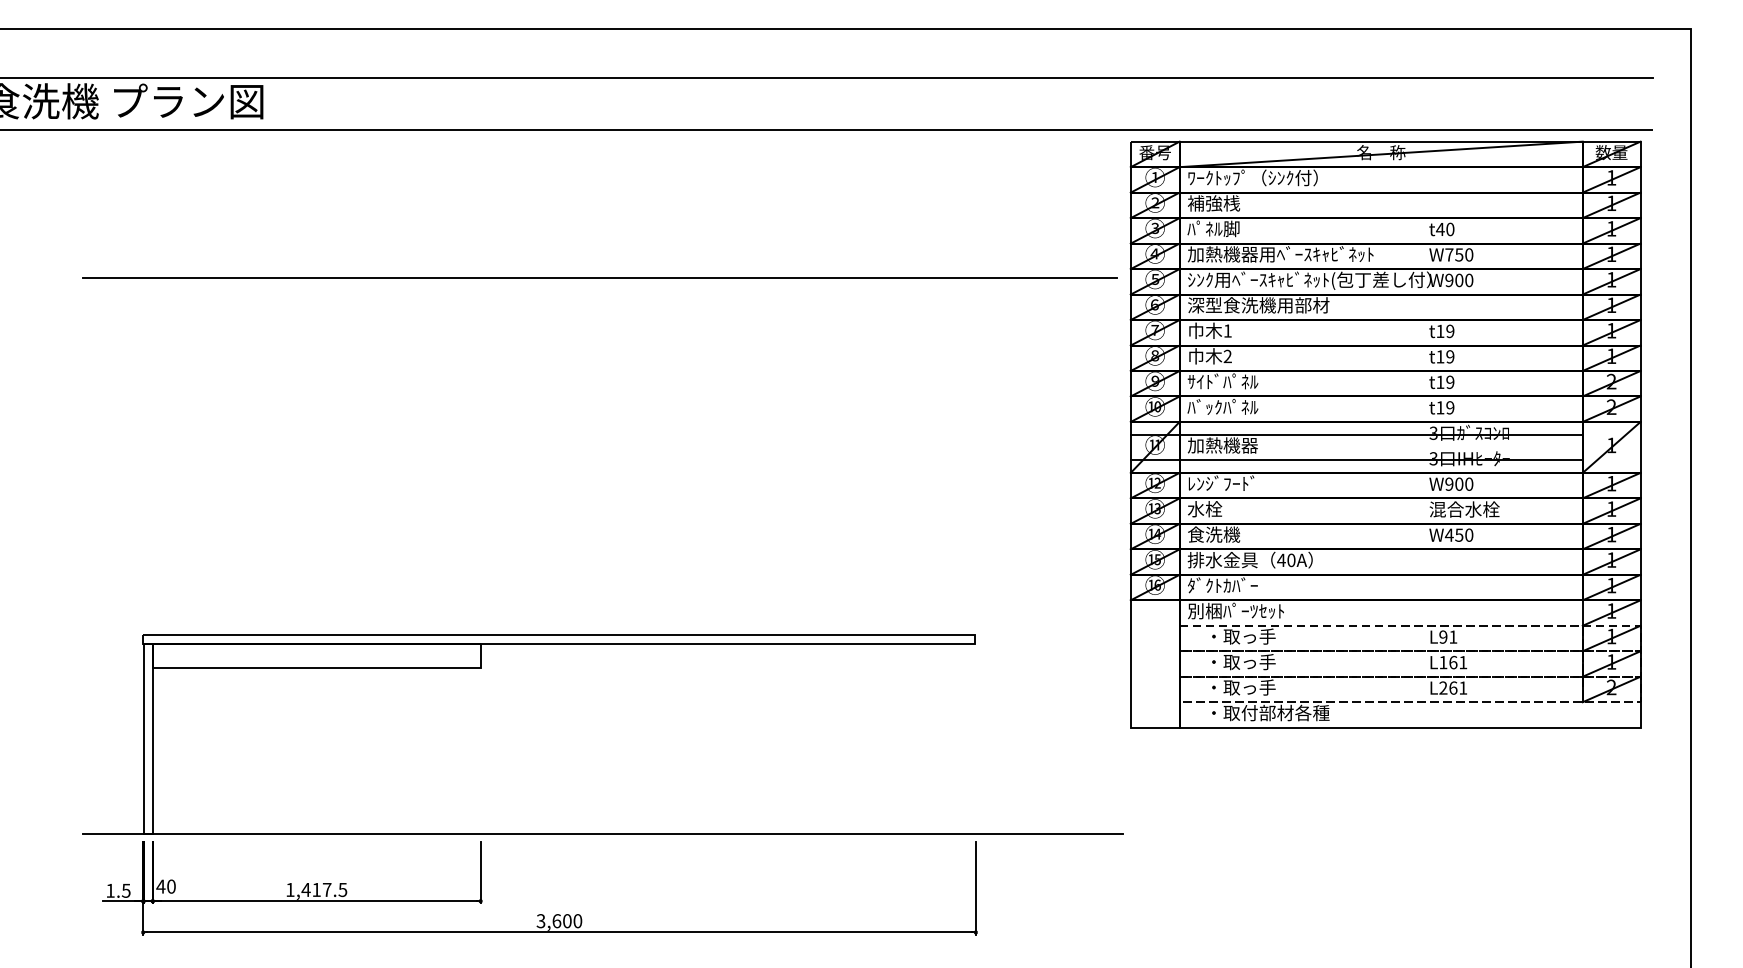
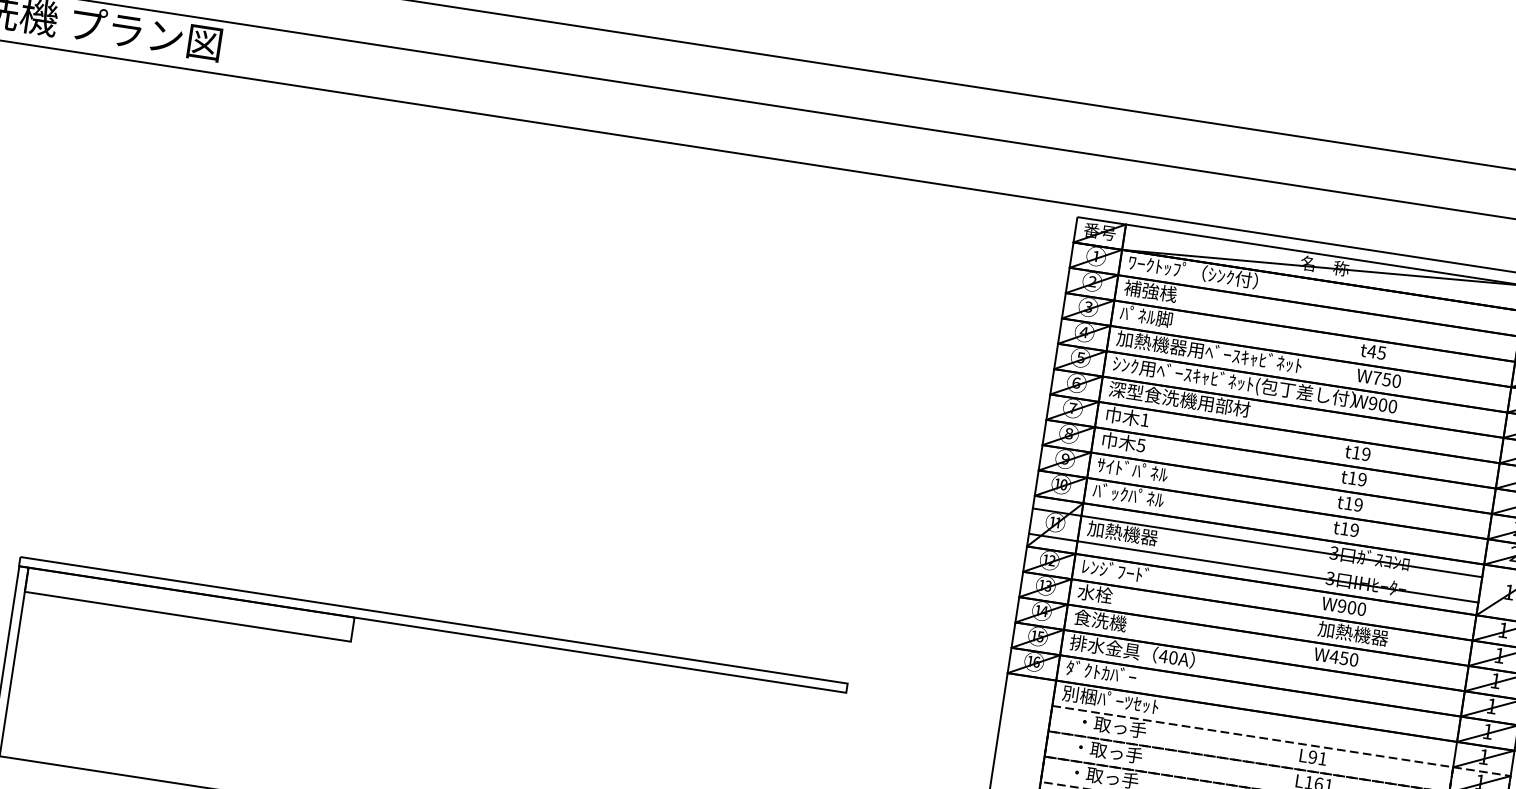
text: (1450, 228) -> (1382, 352), t40 -> t45
line: (600, 278) -> (529, 272), removed
text: (1227, 356) -> (1140, 445), 2 -> 5
text: (1464, 509) -> (1353, 633), 混合水栓 -> 加熱機器

